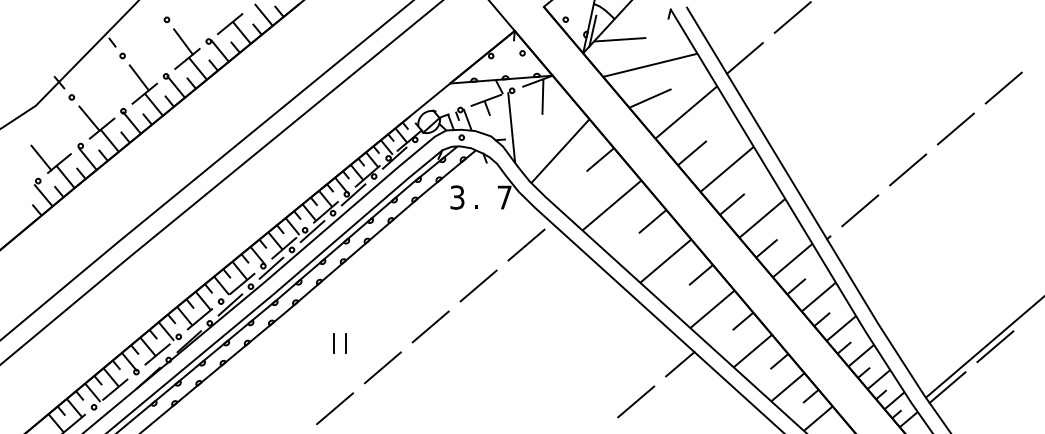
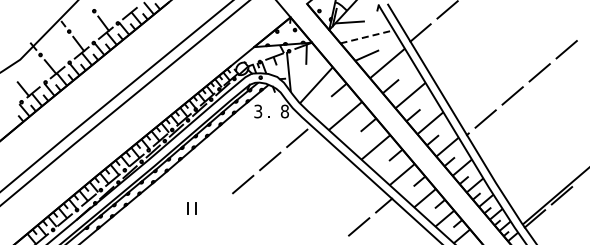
line: (650, 64) -> (367, 36), solid -> dashed
text: (503, 197) -> (284, 111), 7 -> 8
part: (339, 344) -> (191, 208), moved
line: (383, 367) -> (216, 207), removed
line: (335, 408) -> (189, 230), removed

